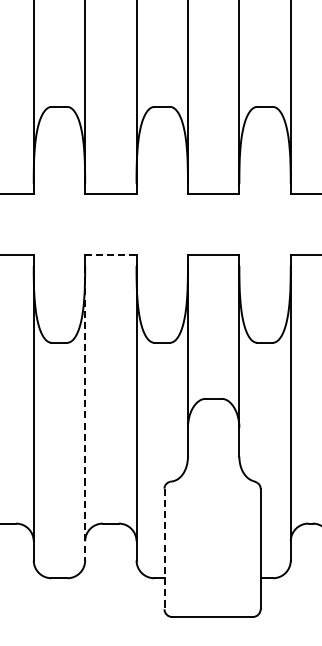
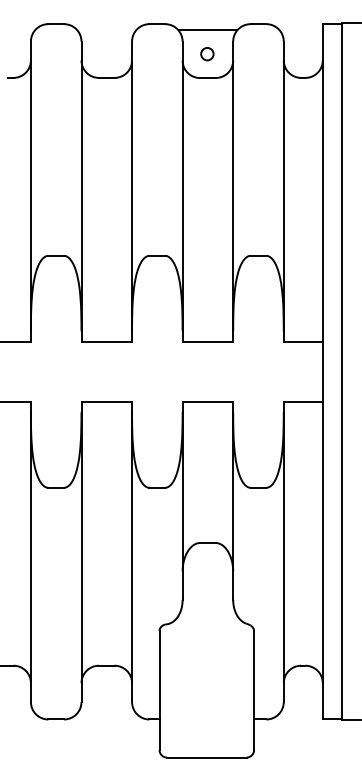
line: (110, 255) -> (106, 401), dashed -> solid
line: (85, 413) -> (81, 557), dashed -> solid
line: (164, 549) -> (159, 691), dashed -> solid

